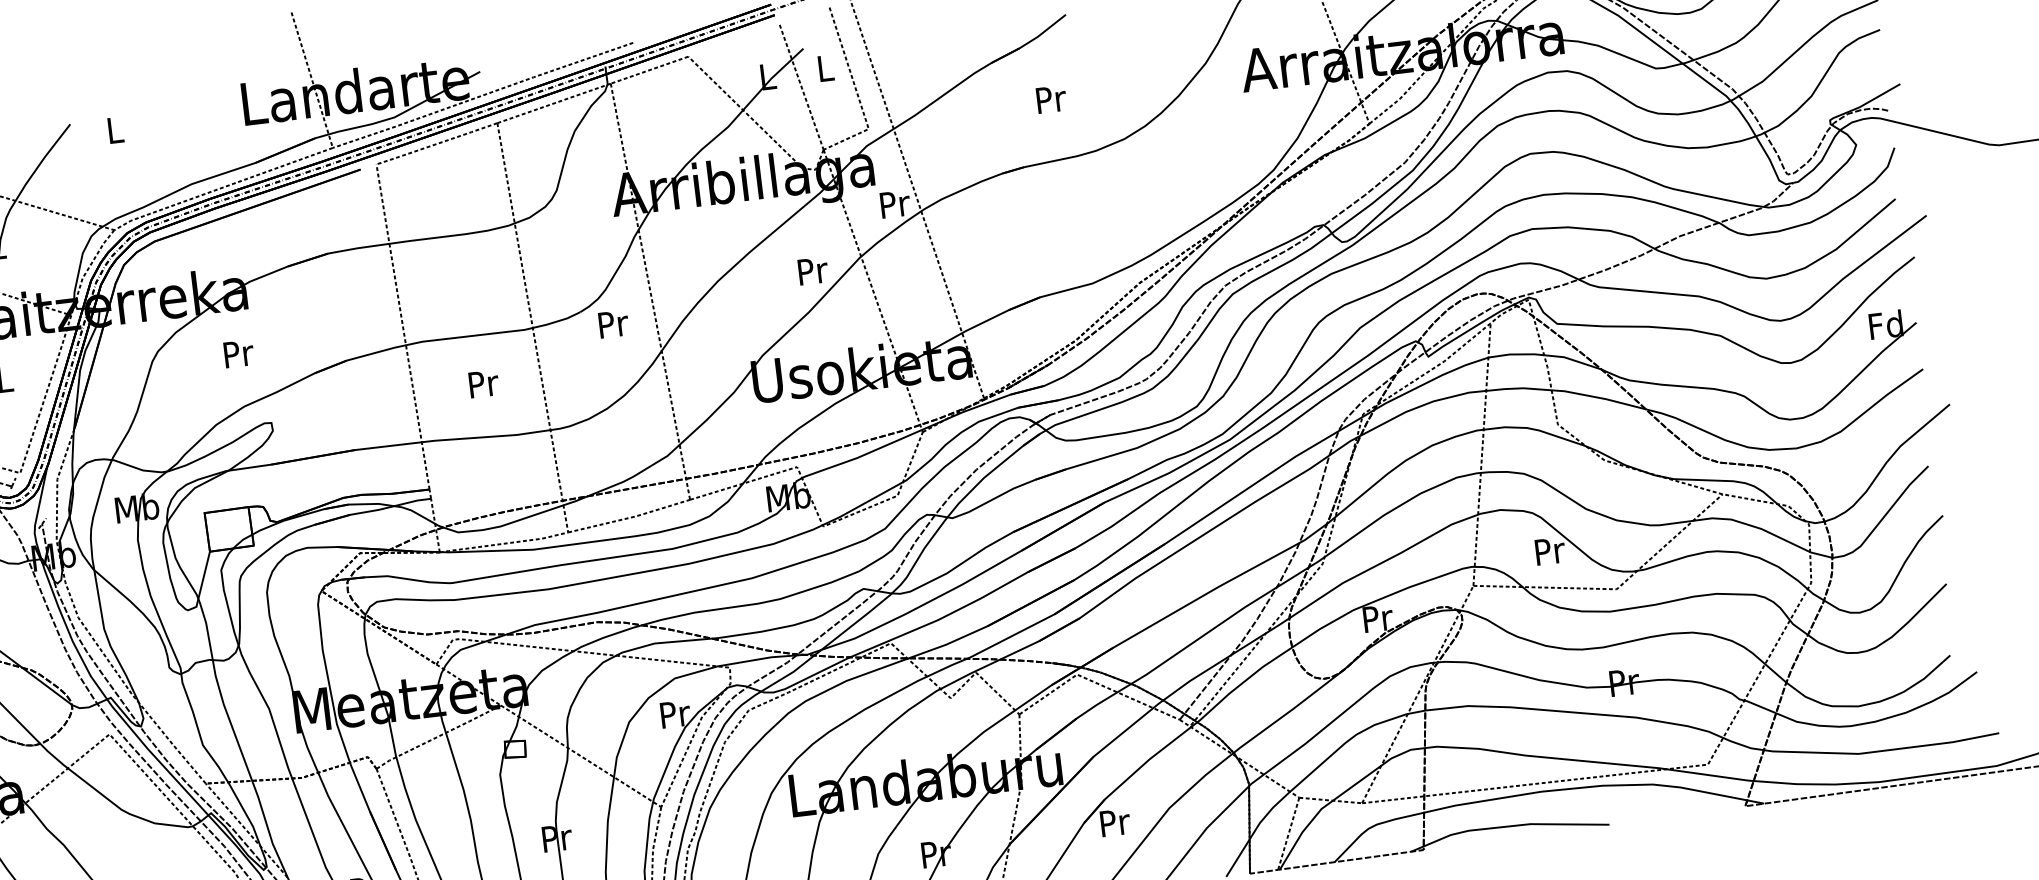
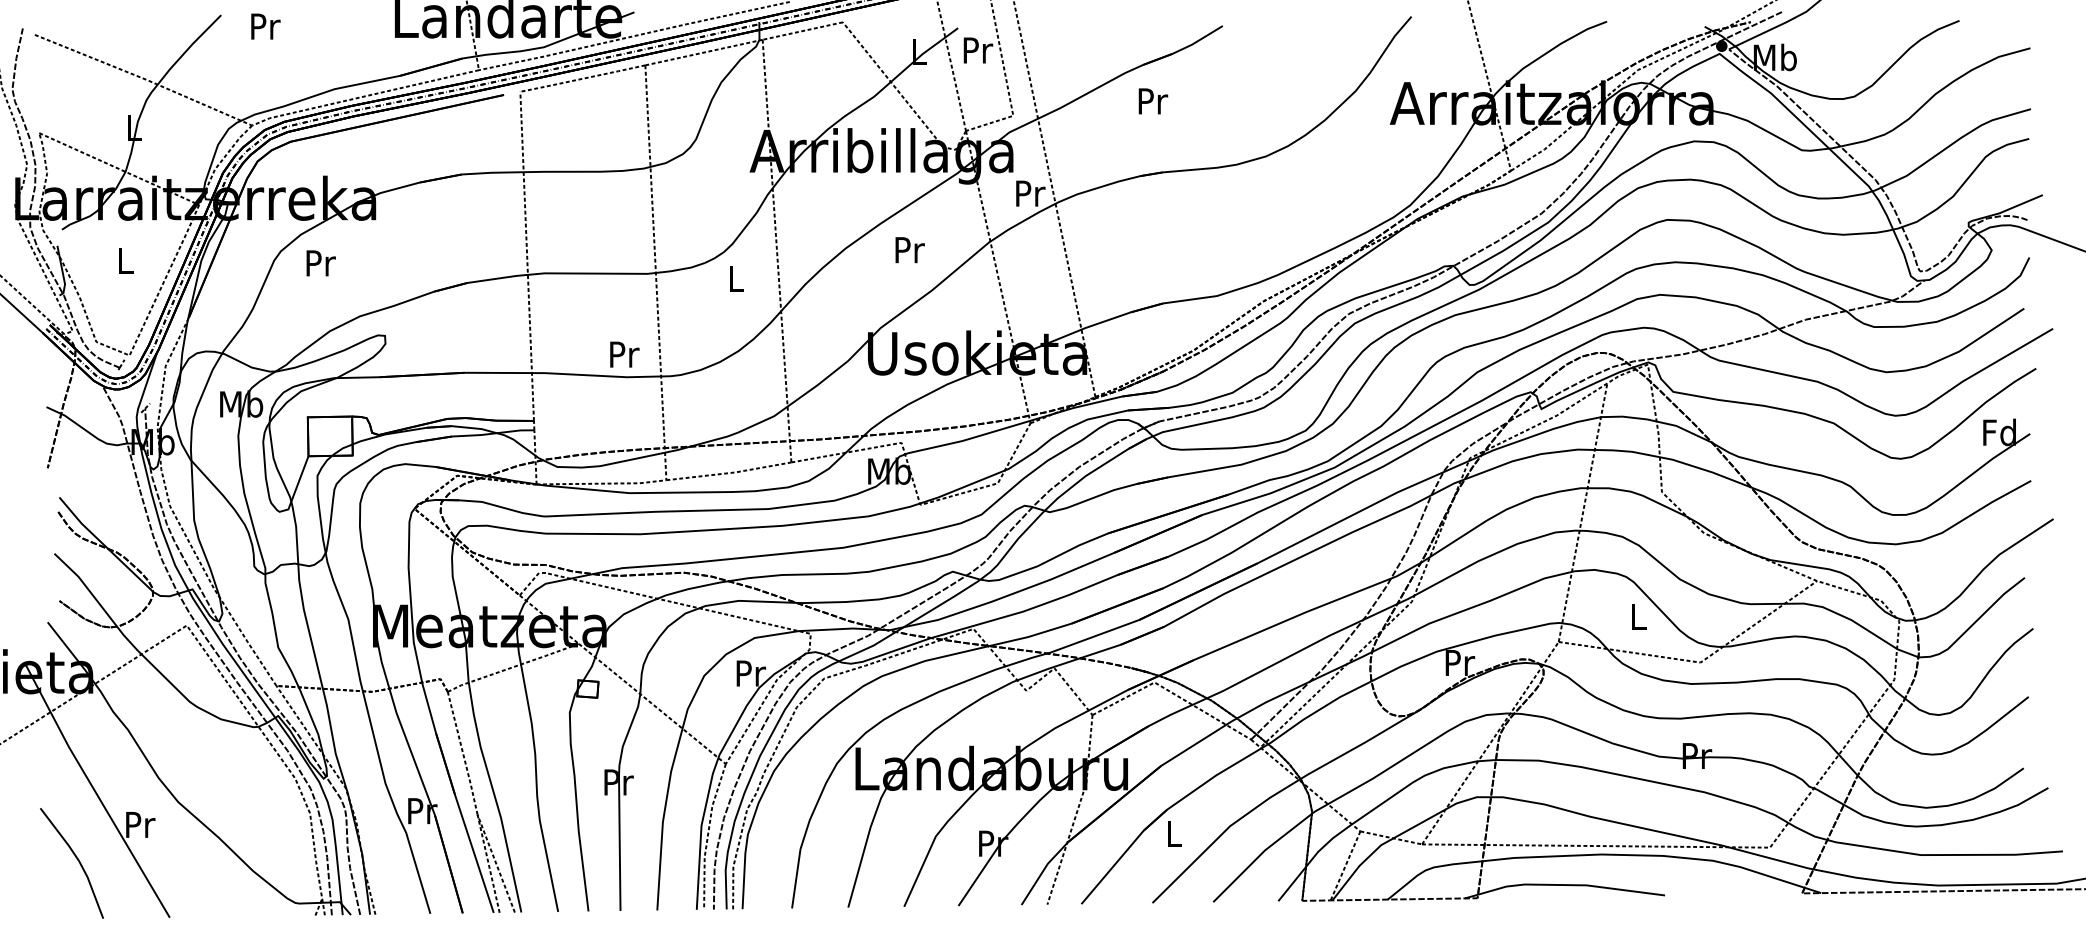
text: (826, 68) -> (978, 50), L -> Pr
text: (1051, 99) -> (1153, 101), moved
text: (115, 130) -> (265, 26), L -> Pr
text: (812, 271) -> (909, 250), moved
text: (613, 323) -> (736, 278), Pr -> L
text: (238, 354) -> (320, 263), moved
text: (483, 383) -> (624, 354), moved
text: (1550, 550) -> (1639, 616), Pr -> L
text: (1115, 822) -> (1174, 833), Pr -> L

